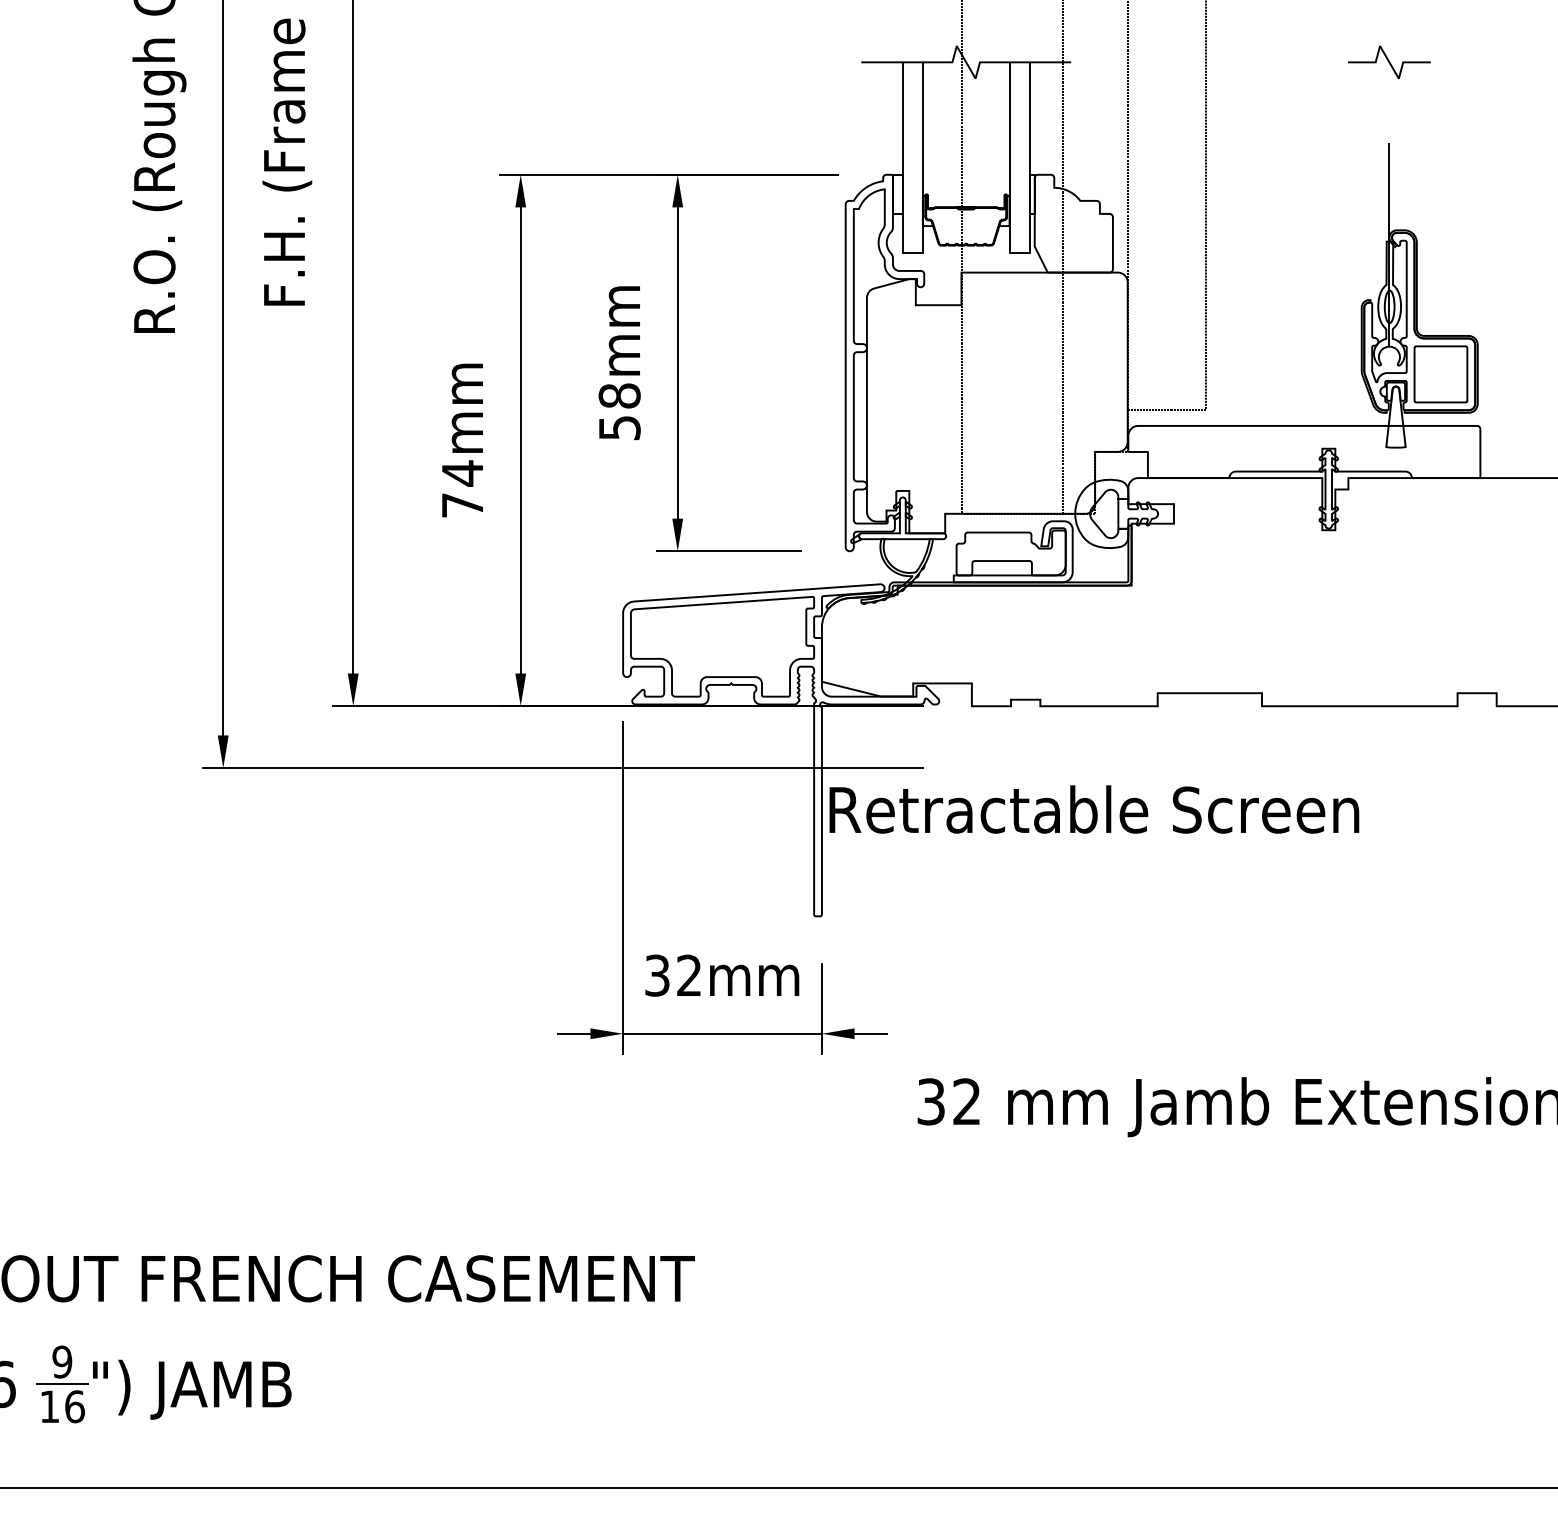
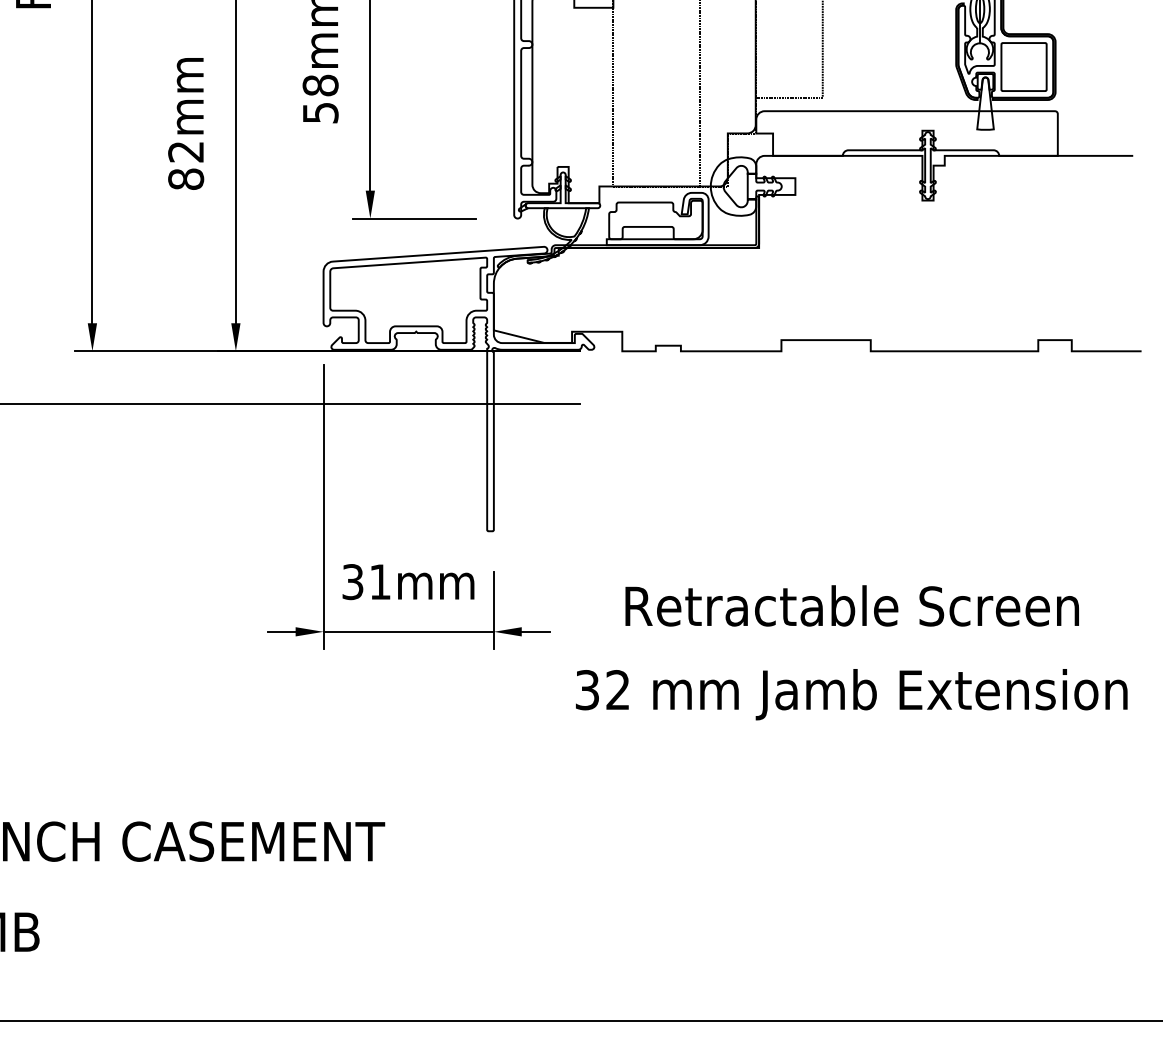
text: (462, 488) -> (186, 164), 74mm -> 82mm
text: (1094, 809) -> (852, 605), moved
text: (688, 974) -> (379, 581), 32mm -> 31mm

